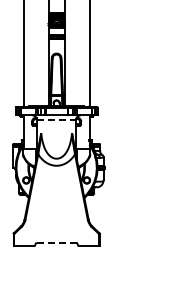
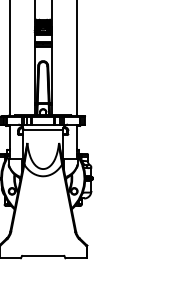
line: (57, 120) -> (44, 129), dashed -> solid
line: (56, 243) -> (43, 256), dashed -> solid

